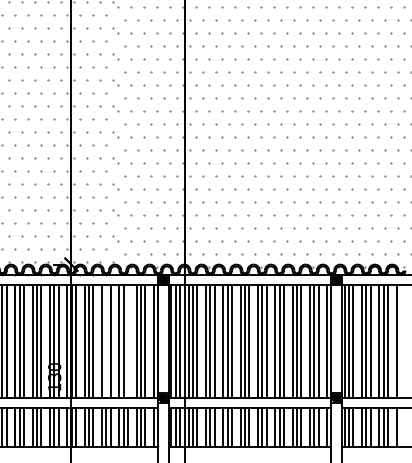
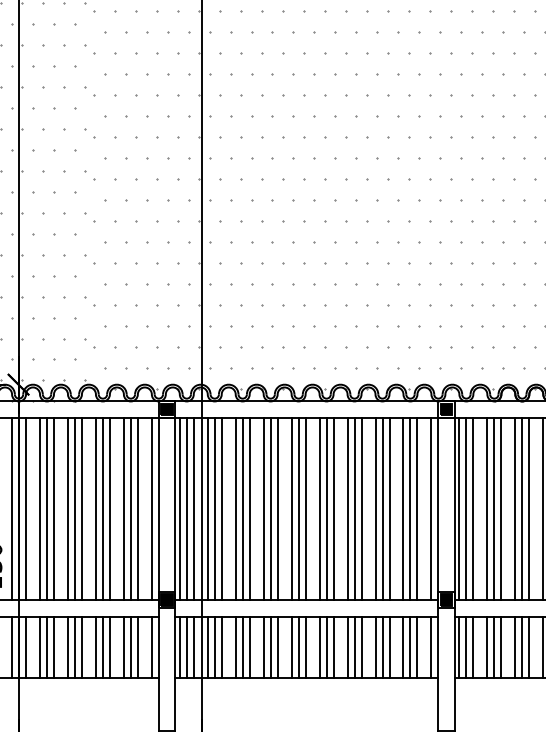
line: (106, 341) -> (75, 508), added
line: (128, 341) -> (110, 508), added

